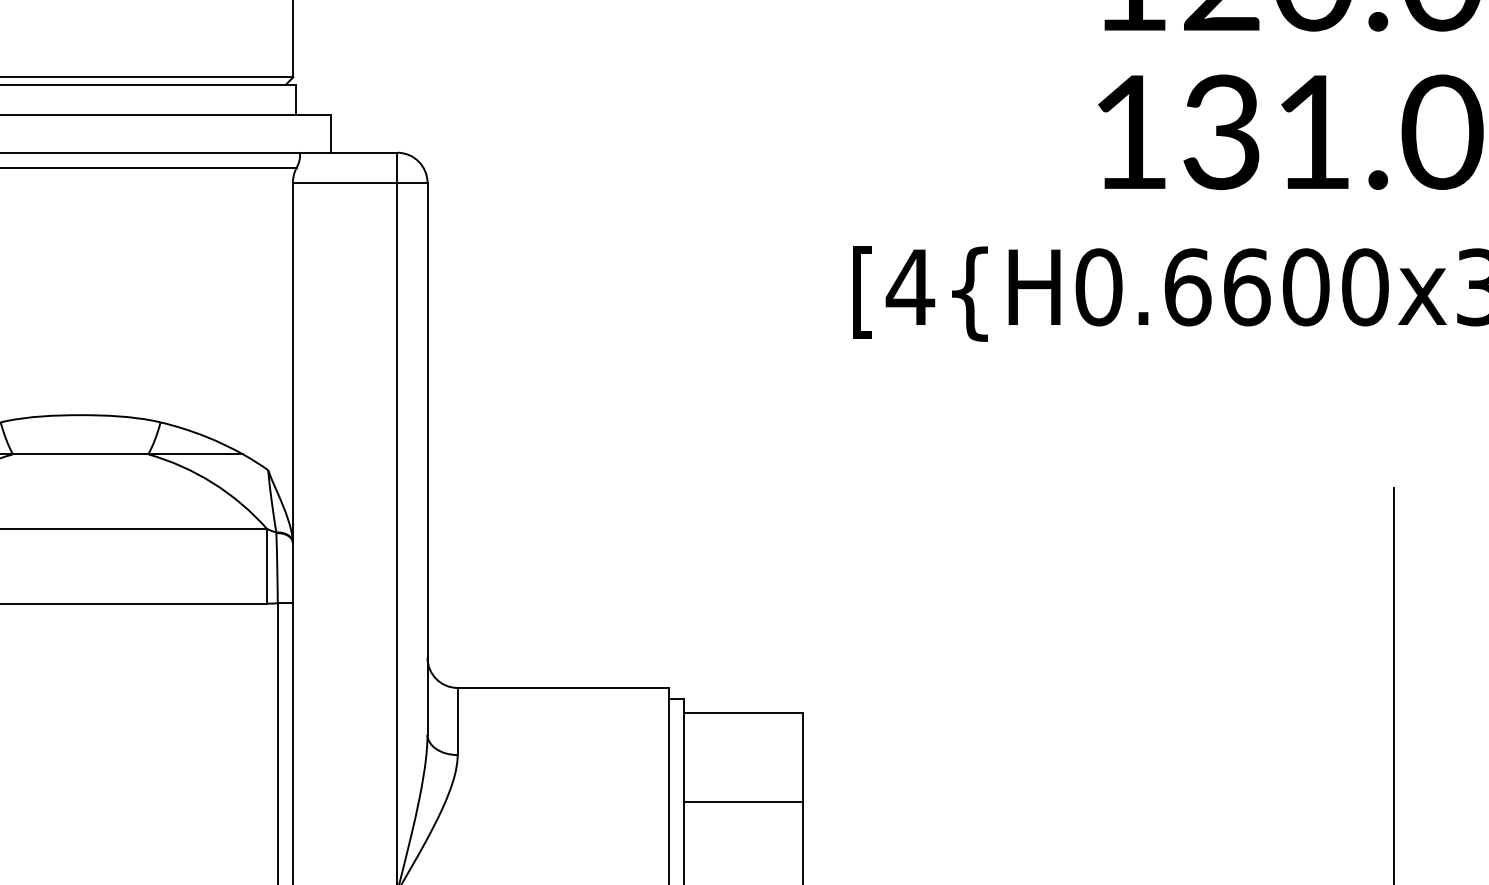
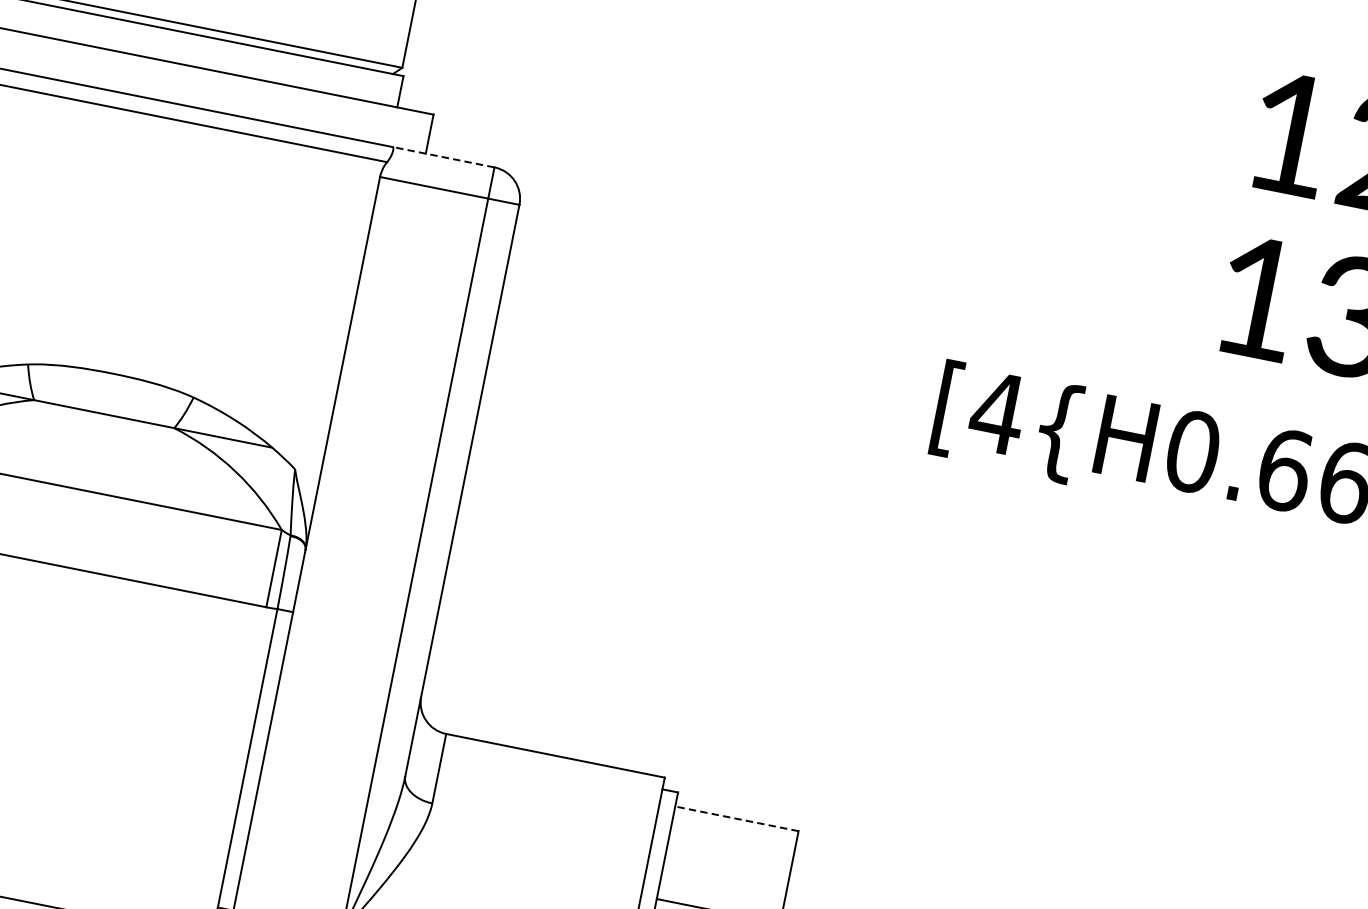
line: (347, 152) -> (442, 156), solid -> dashed
line: (743, 712) -> (737, 818), solid -> dashed

